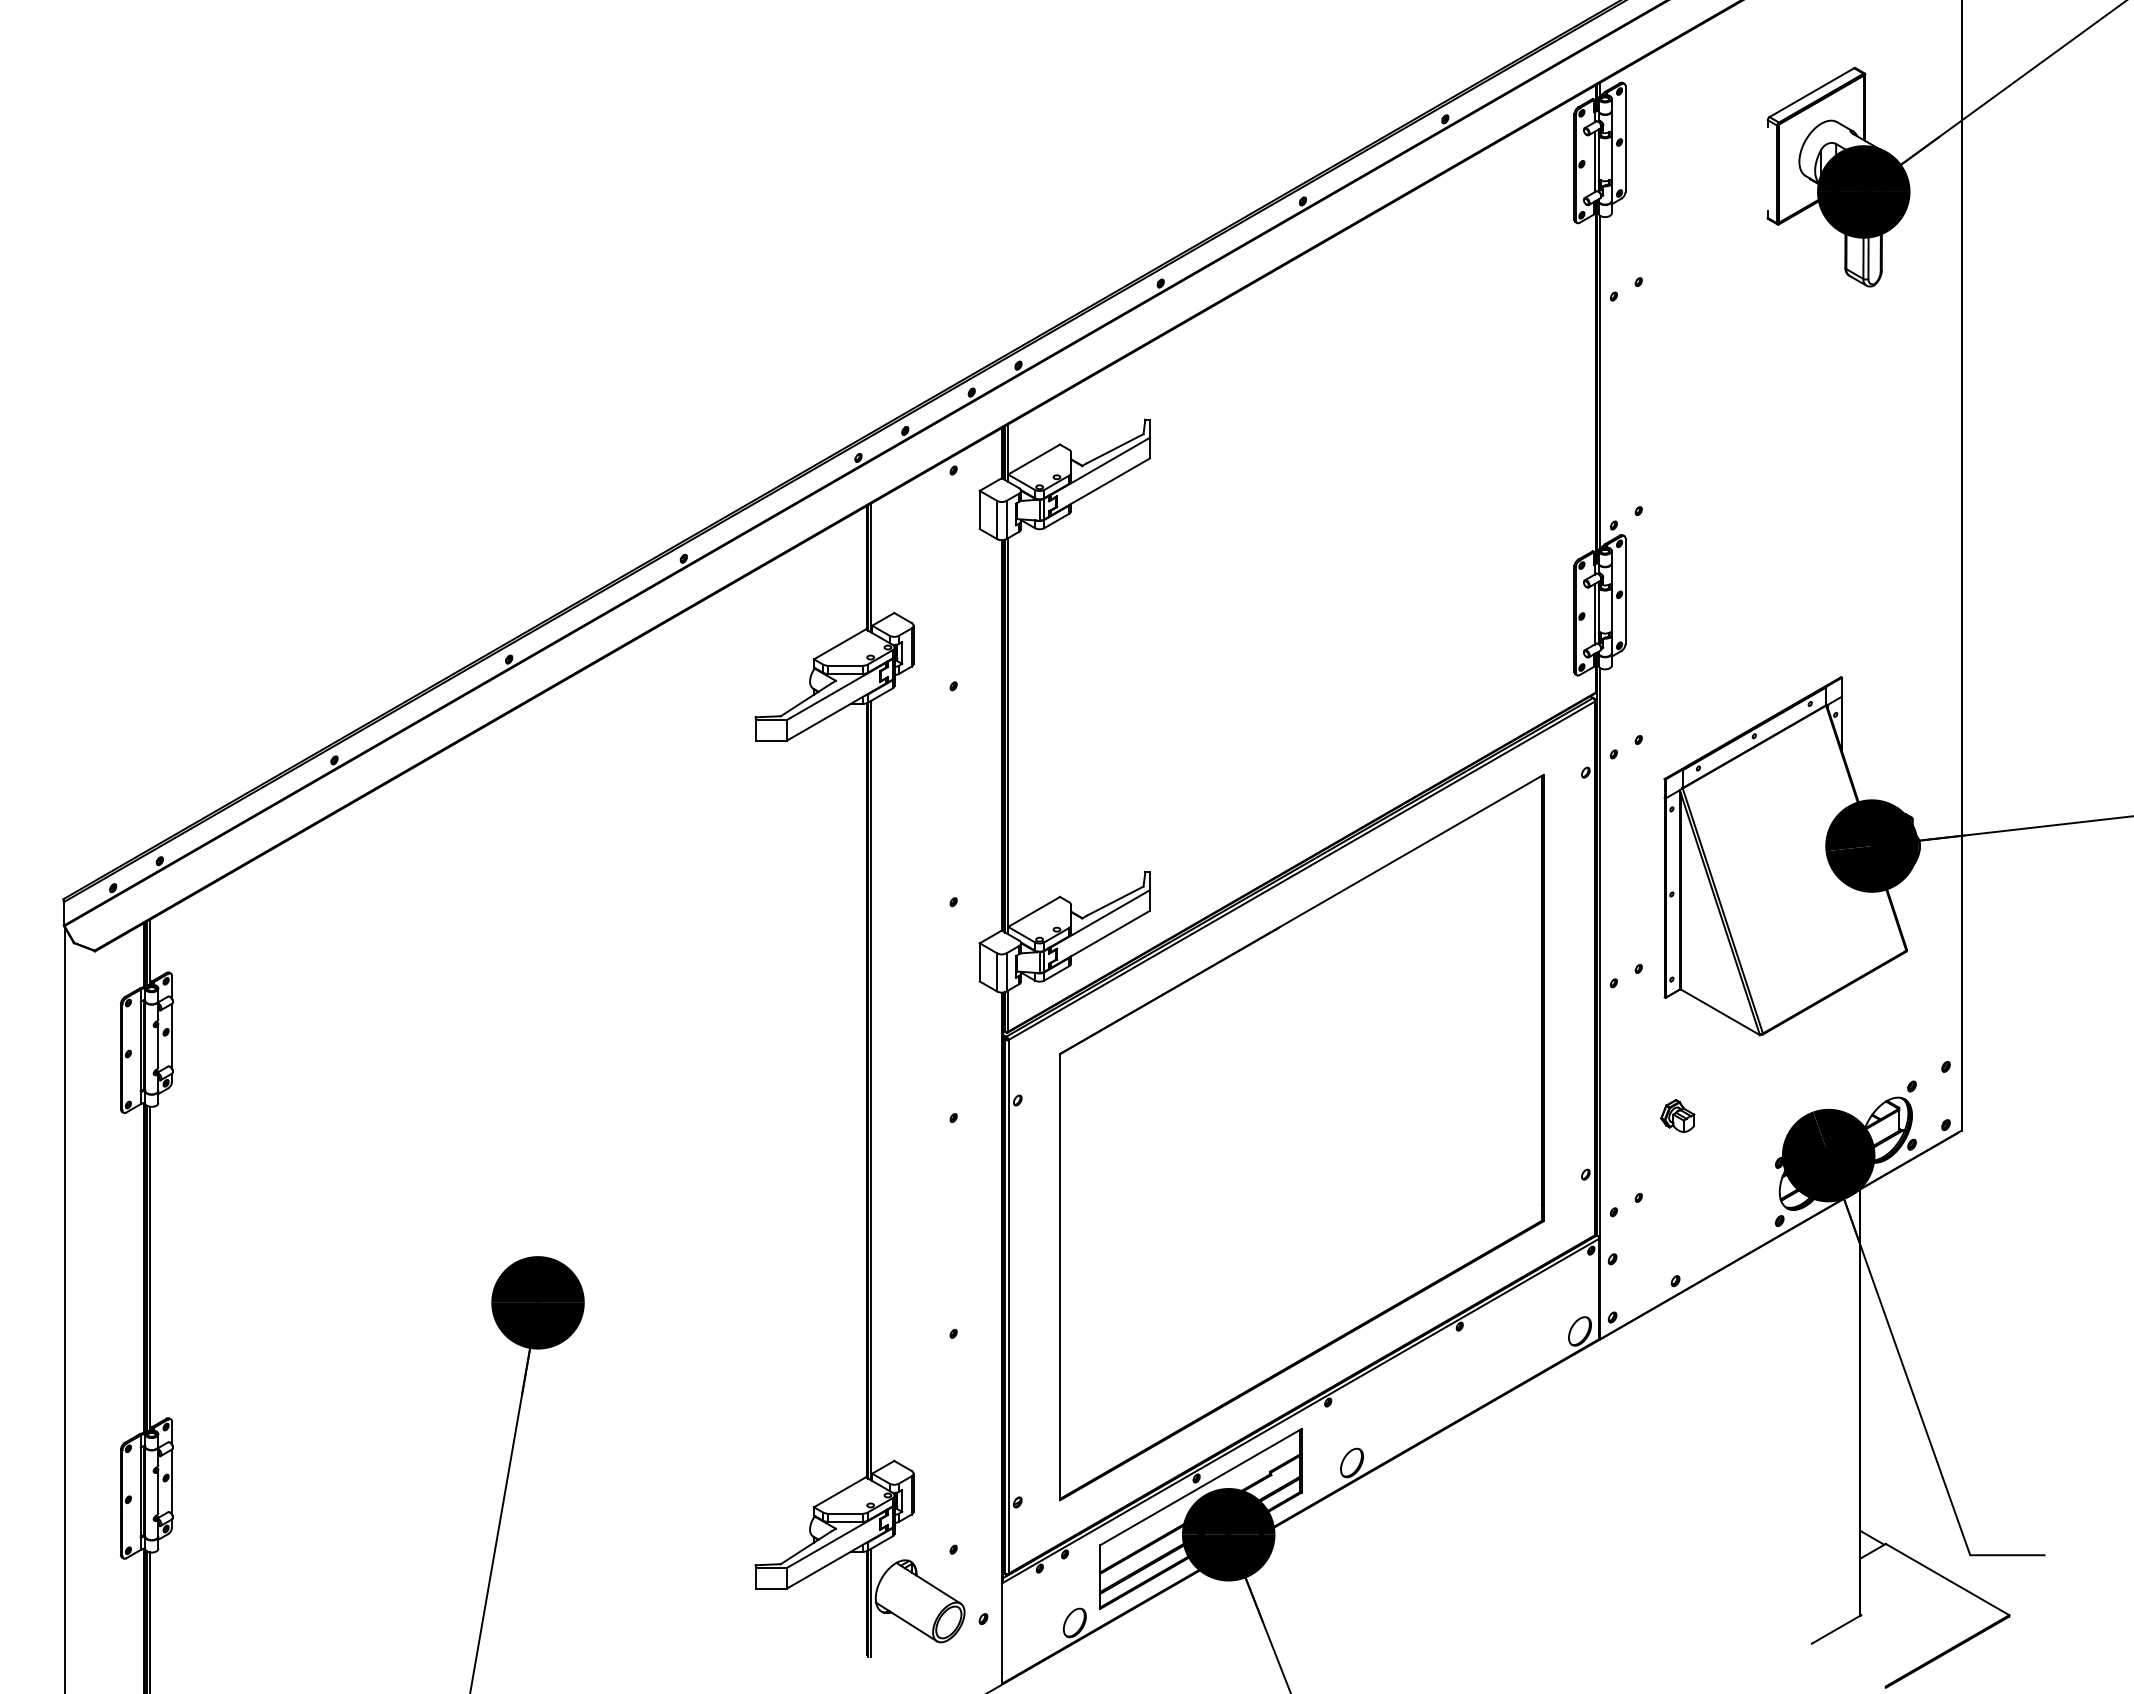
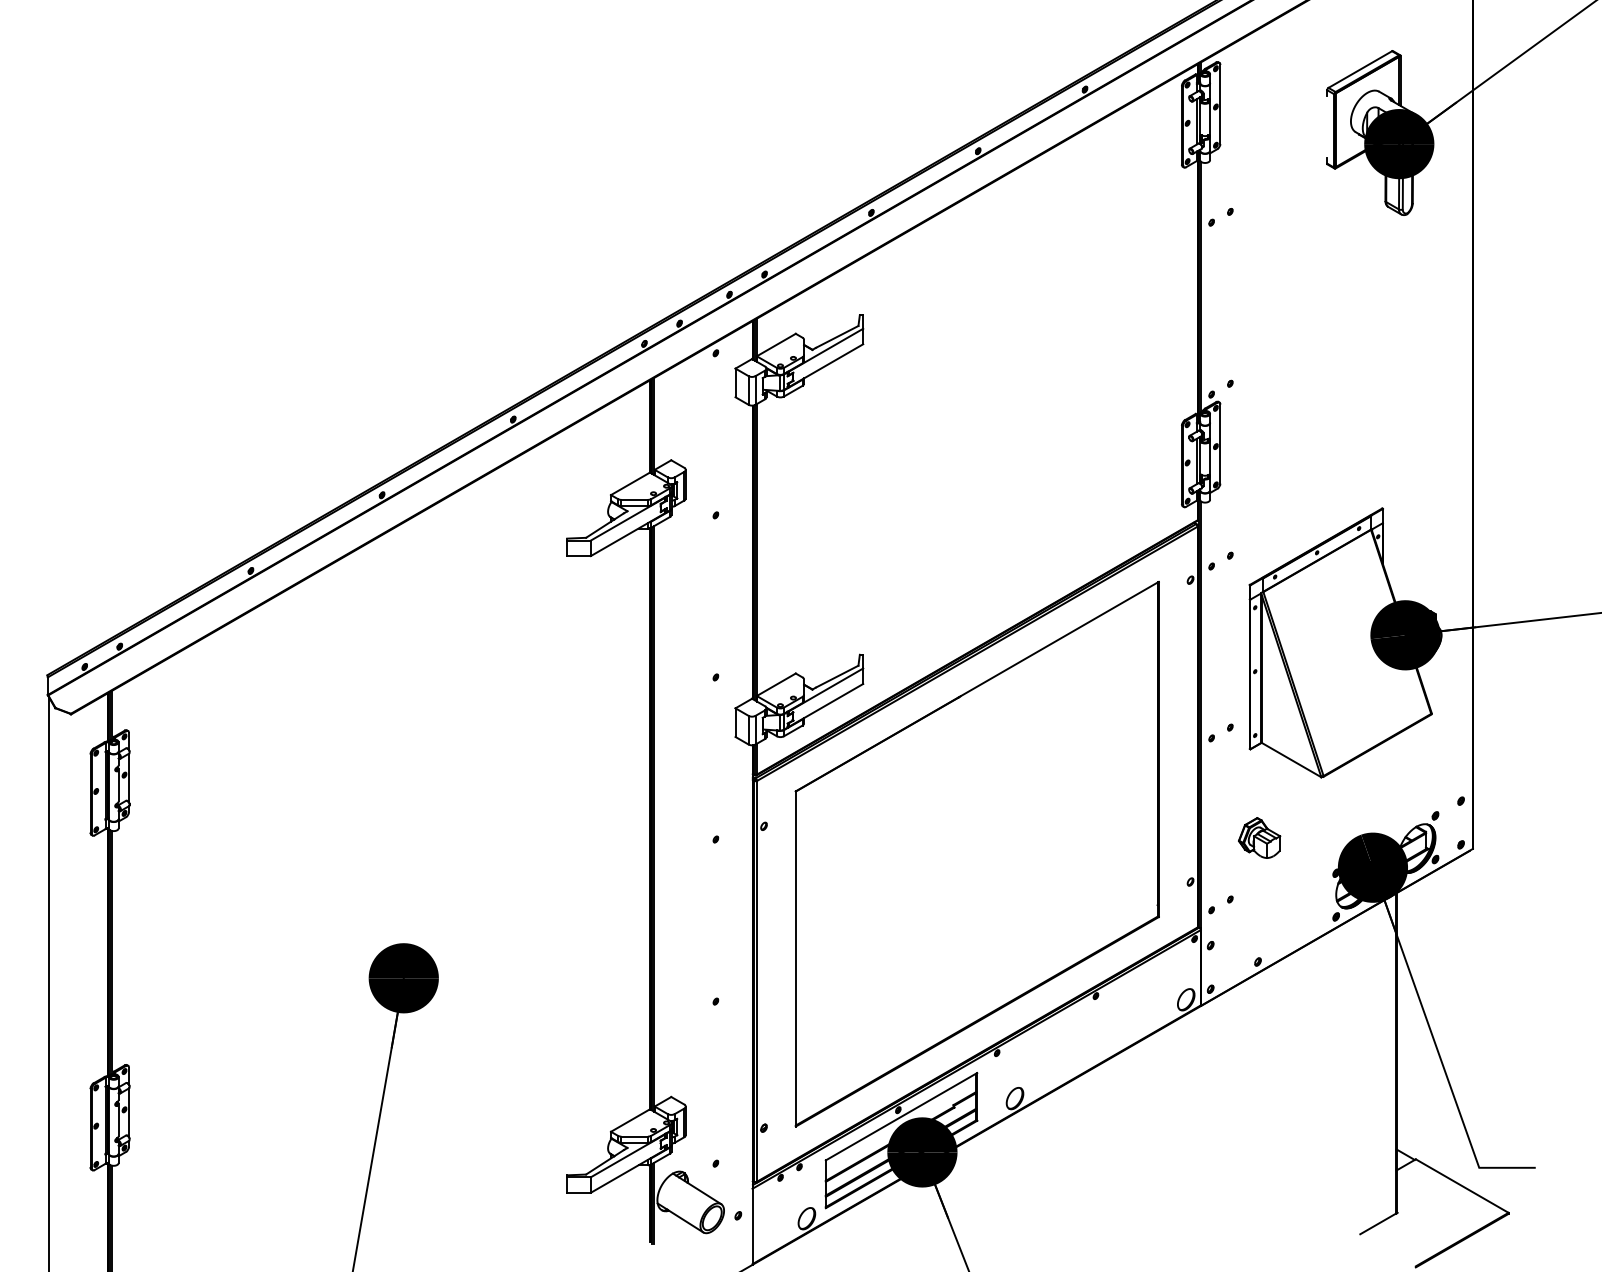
part: (1677, 1115) -> (1259, 837), size x1.67

